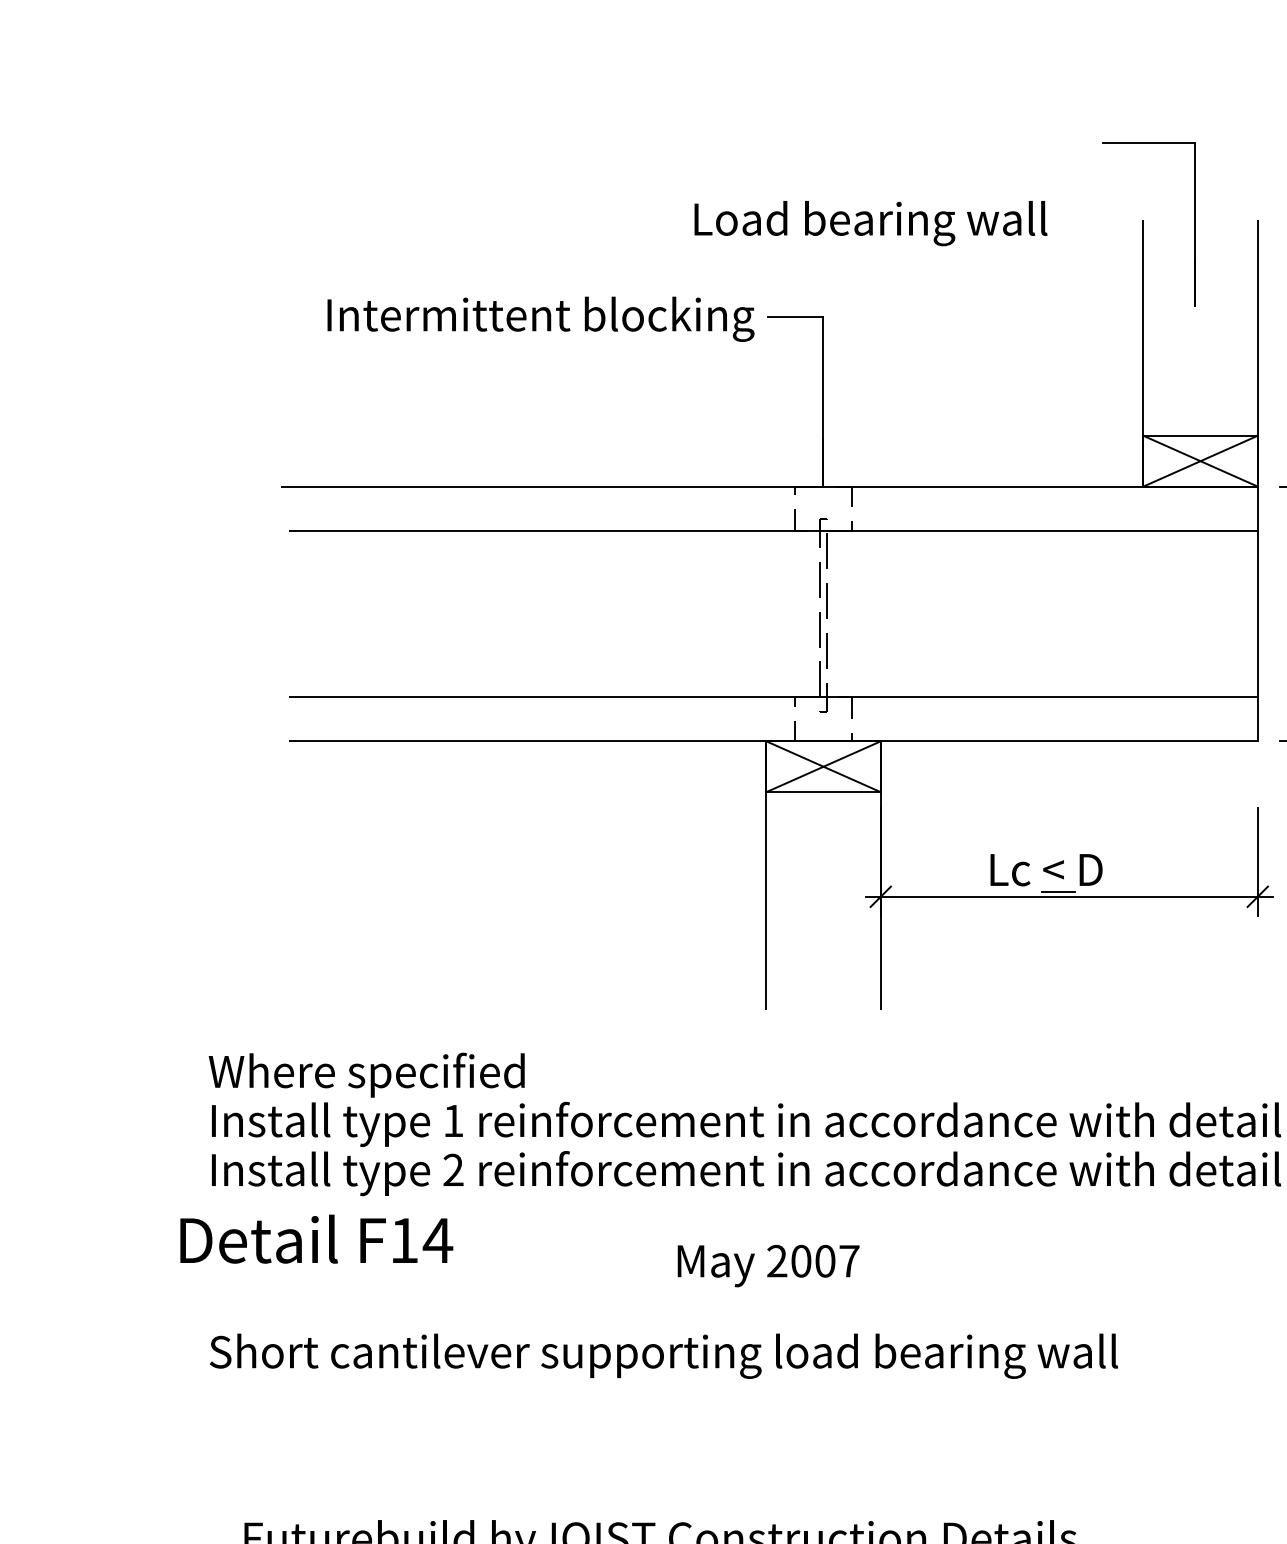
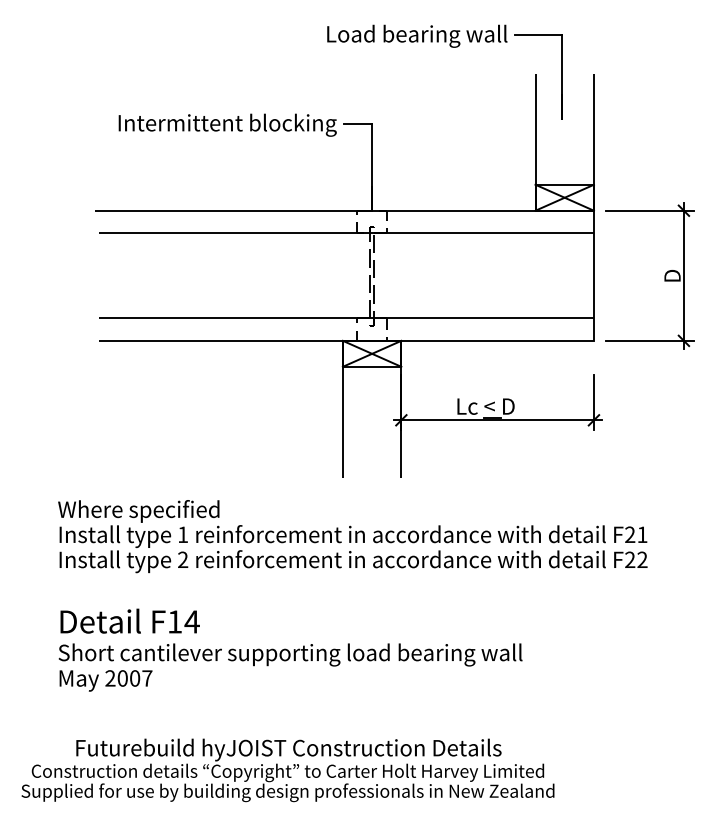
text: (871, 221) -> (417, 35), moved
text: (315, 1237) -> (129, 620), moved
text: (767, 1265) -> (105, 680), moved

